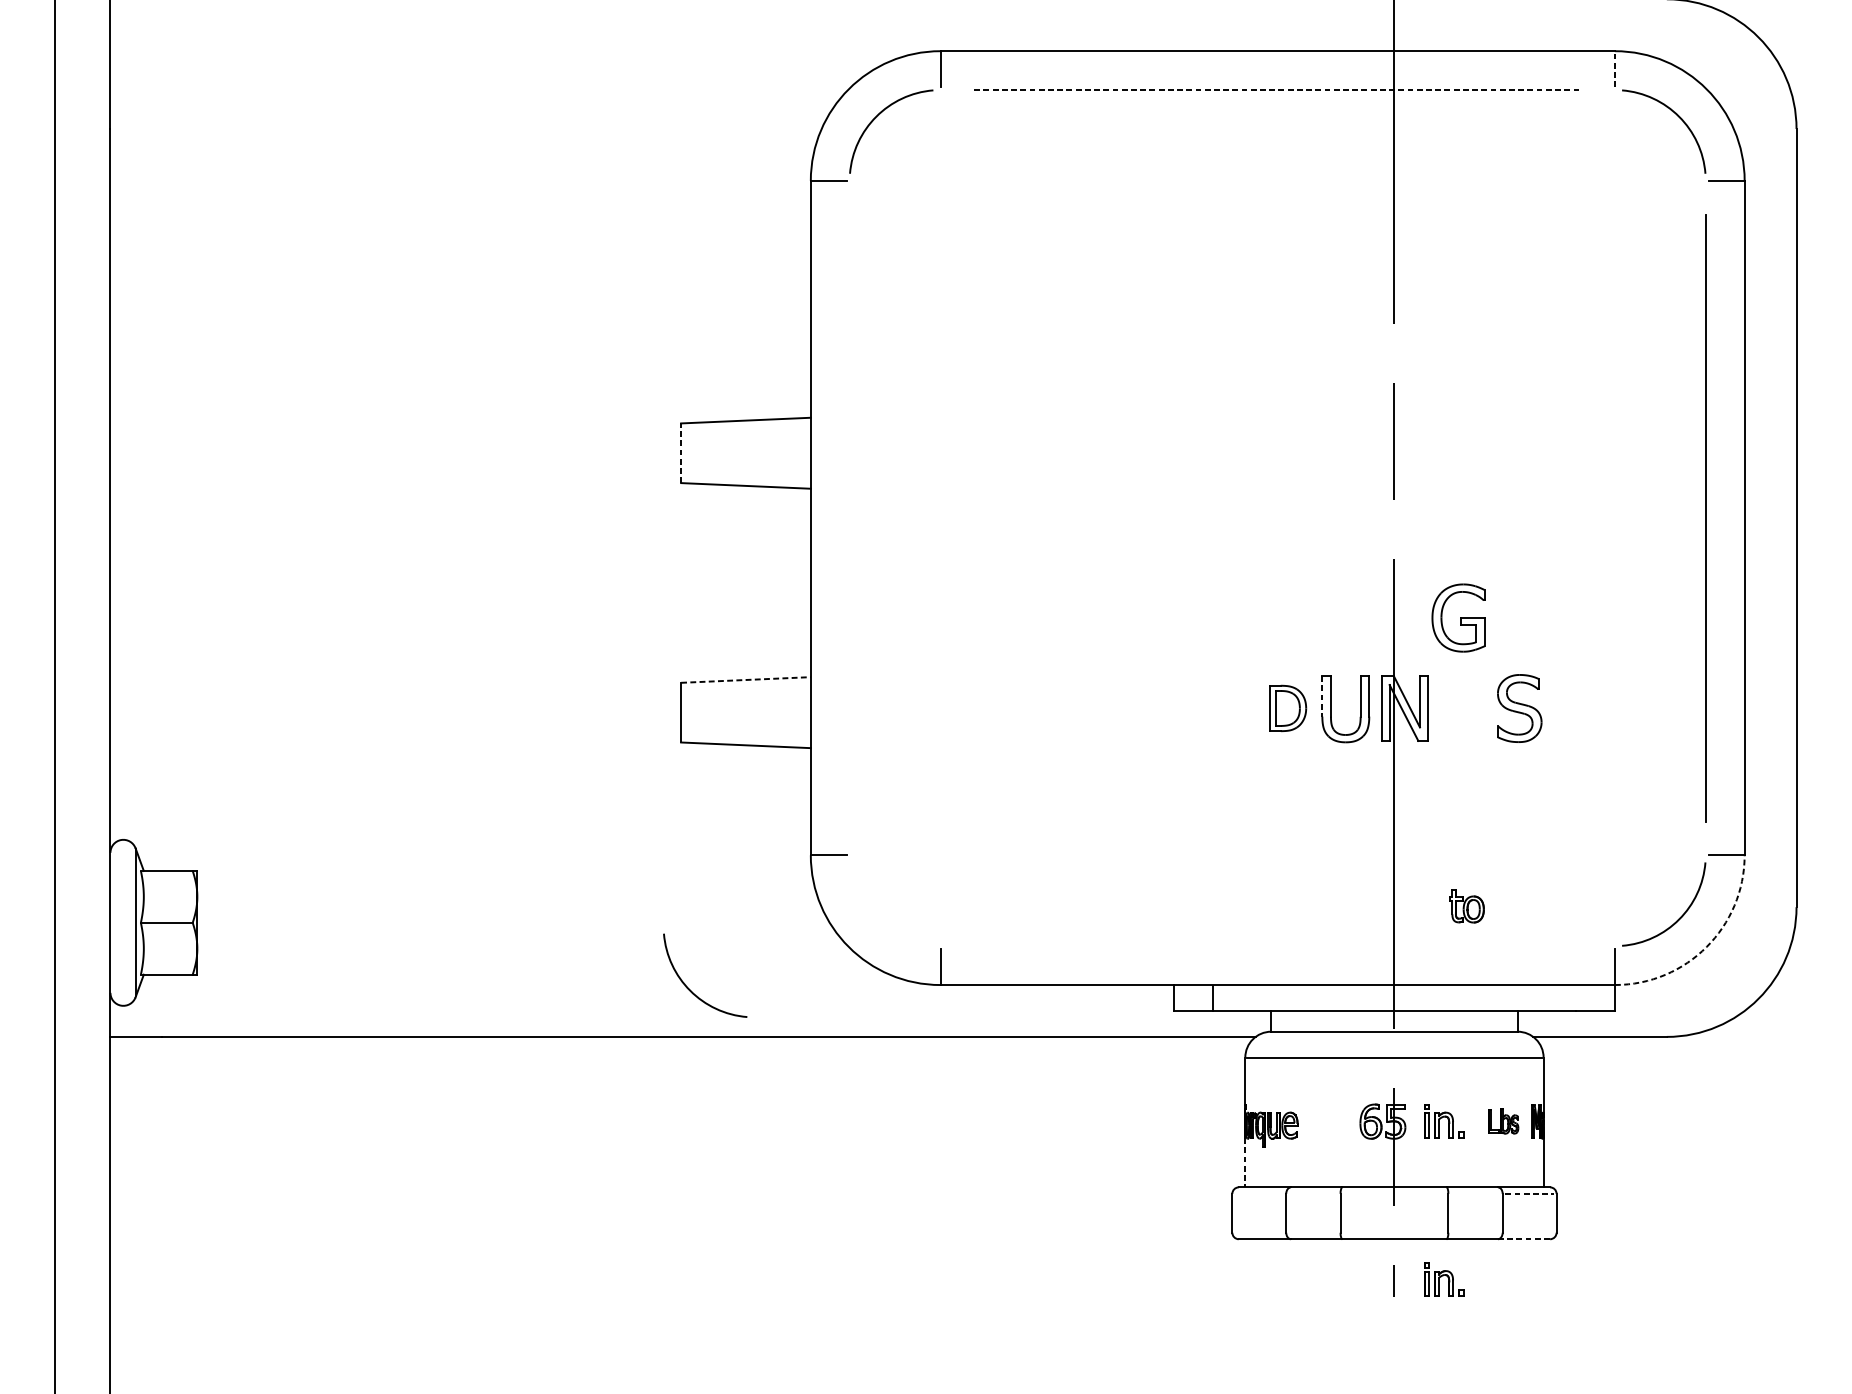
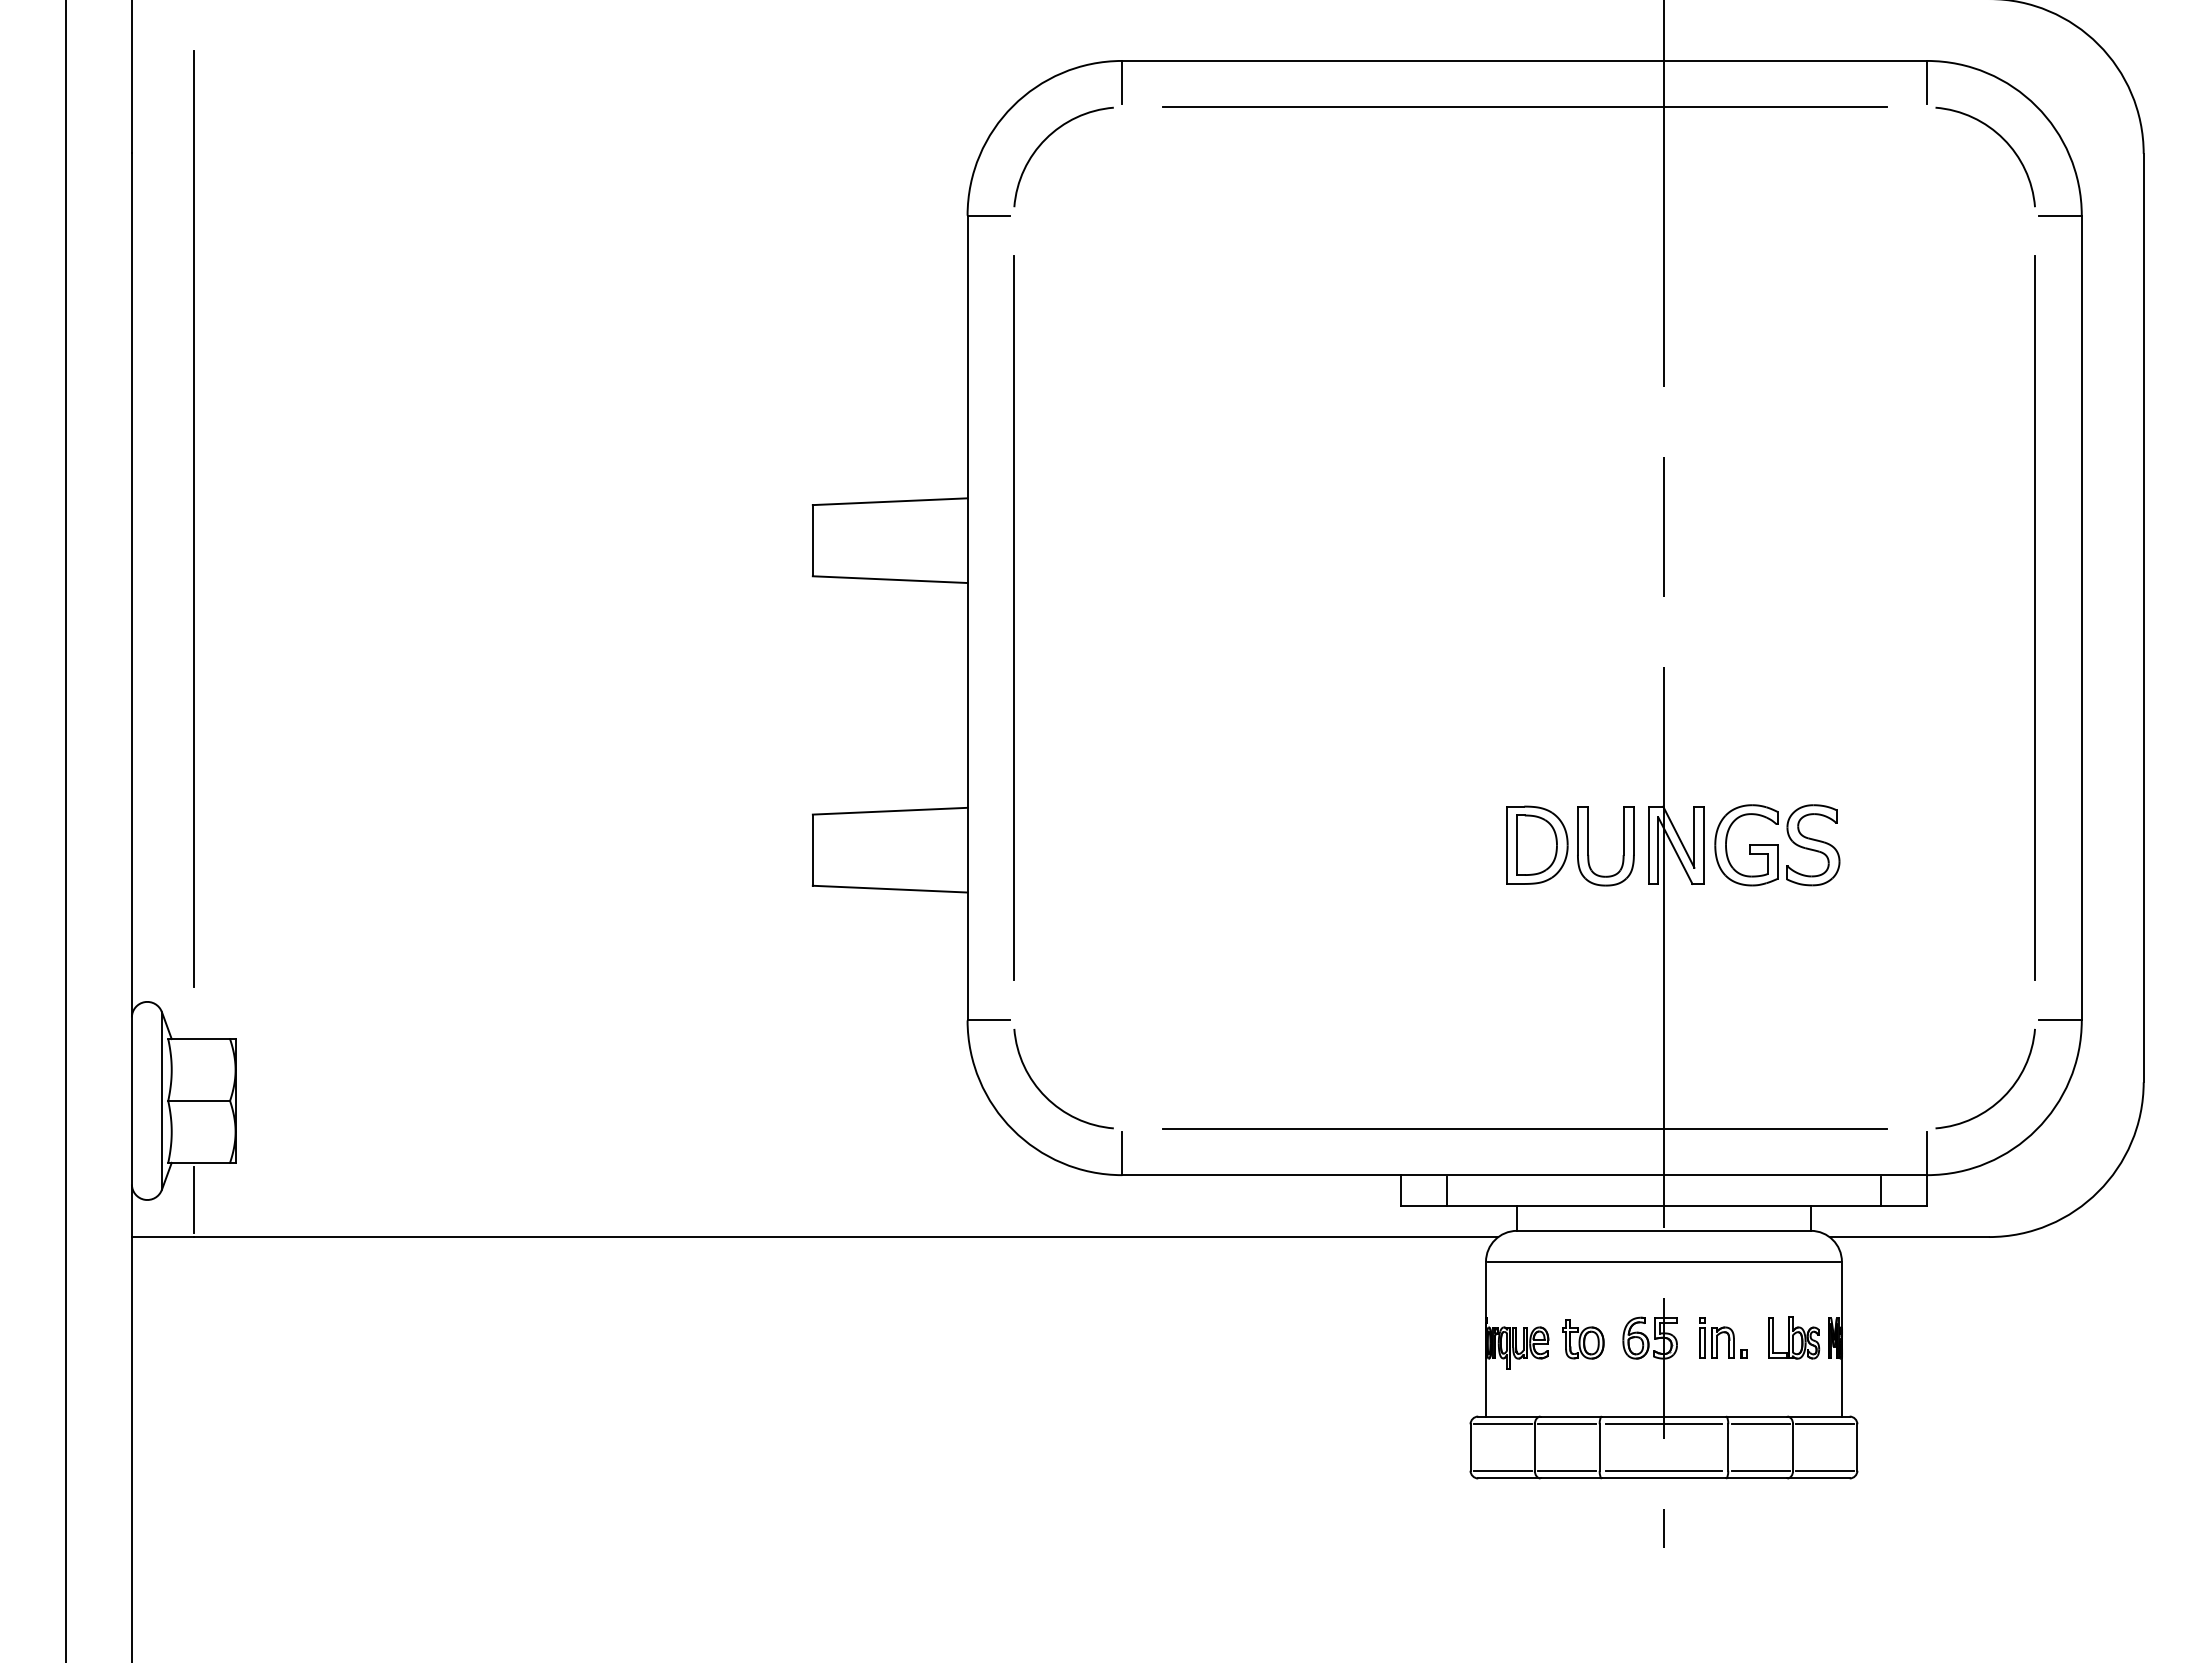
line: (1615, 68) -> (1927, 81), dashed -> solid
line: (1278, 90) -> (1525, 107), dashed -> solid
line: (162, 435) -> (193, 519), added
line: (680, 453) -> (812, 540), dashed -> solid
line: (850, 517) -> (1014, 617), added
part: (1458, 618) -> (1746, 845), moved
line: (746, 680) -> (890, 811), dashed -> solid
line: (1322, 697) -> (1577, 831), dashed -> solid
part: (1288, 707) -> (1537, 844), size x1.43
part: (1466, 906) -> (1583, 1339), moved
line: (1277, 945) -> (1524, 1128), added
arc: (1706, 946) -> (2036, 1129), dashed -> solid
arc: (690, 990) -> (1046, 1096), moved
line: (1575, 997) -> (1880, 1190), added
line: (162, 1005) -> (193, 1199), added
part: (1503, 1121) -> (1794, 1337), size x1.43
line: (1245, 1162) -> (1486, 1387), dashed -> solid
line: (1259, 1193) -> (1502, 1424), added
line: (1313, 1193) -> (1567, 1424), added
line: (1394, 1193) -> (1663, 1424), added
line: (1475, 1193) -> (1760, 1424), added
line: (1529, 1193) -> (1825, 1424), dashed -> solid
line: (1259, 1232) -> (1502, 1470), added
line: (1313, 1232) -> (1567, 1470), added
line: (1394, 1232) -> (1663, 1470), added
line: (1475, 1232) -> (1760, 1470), added
line: (1529, 1232) -> (1825, 1470), added
line: (1524, 1239) -> (1819, 1478), dashed -> solid
part: (1444, 1279) -> (1723, 1526), removed

